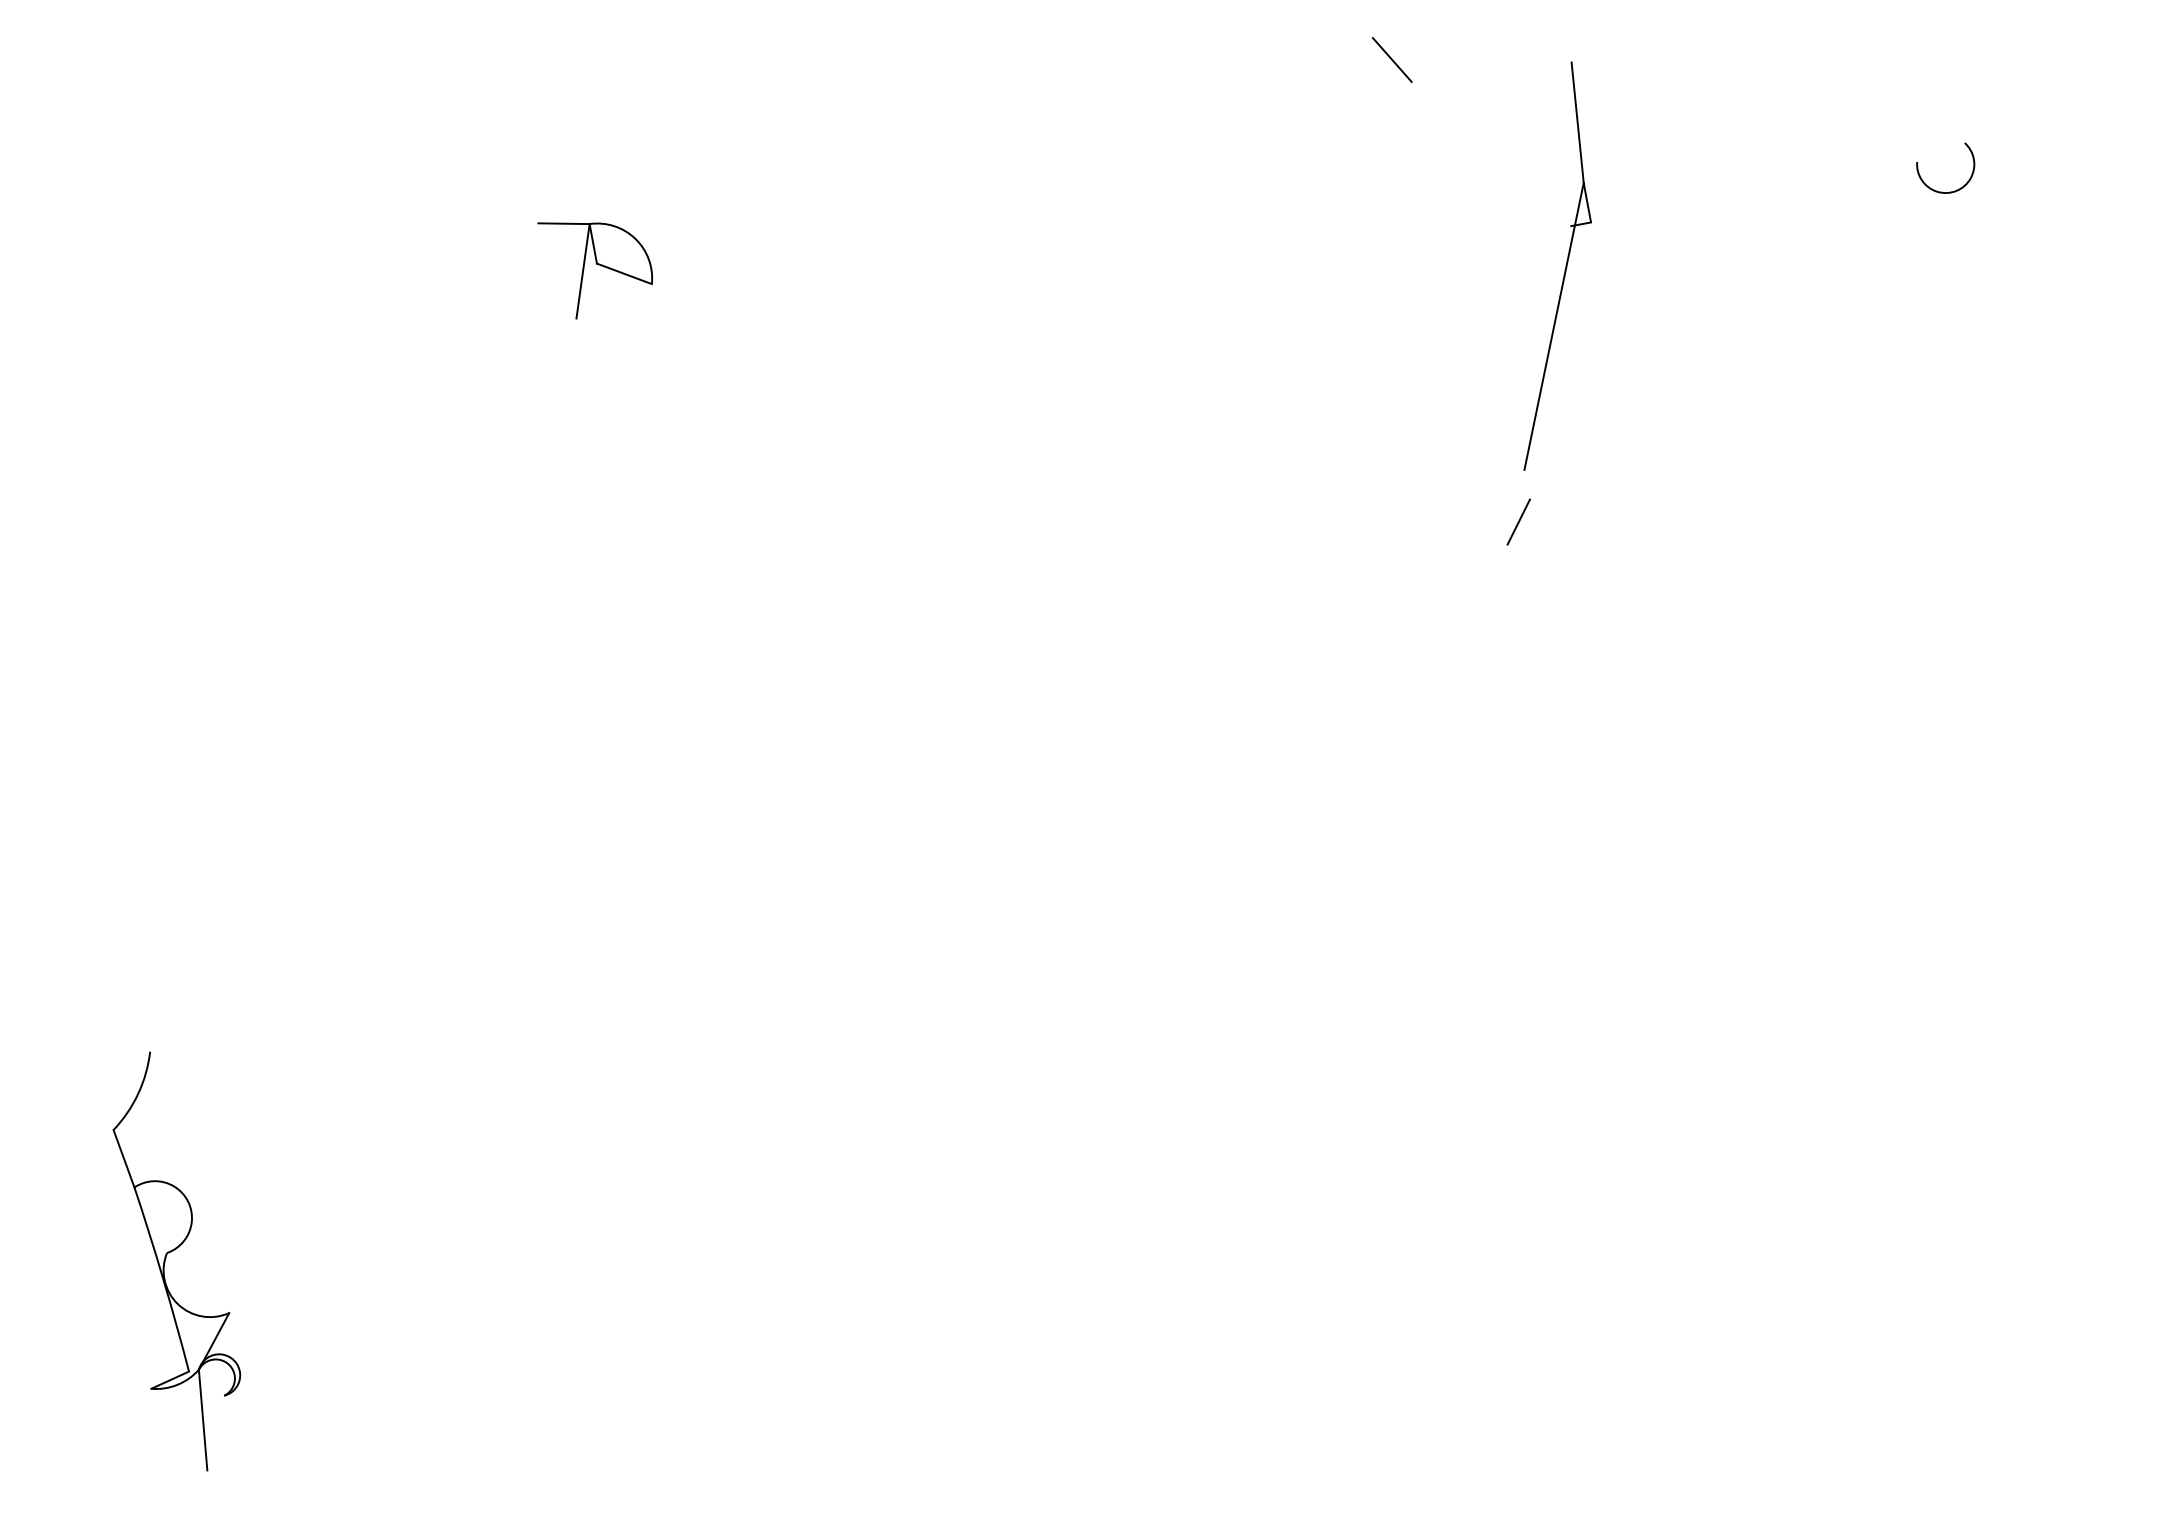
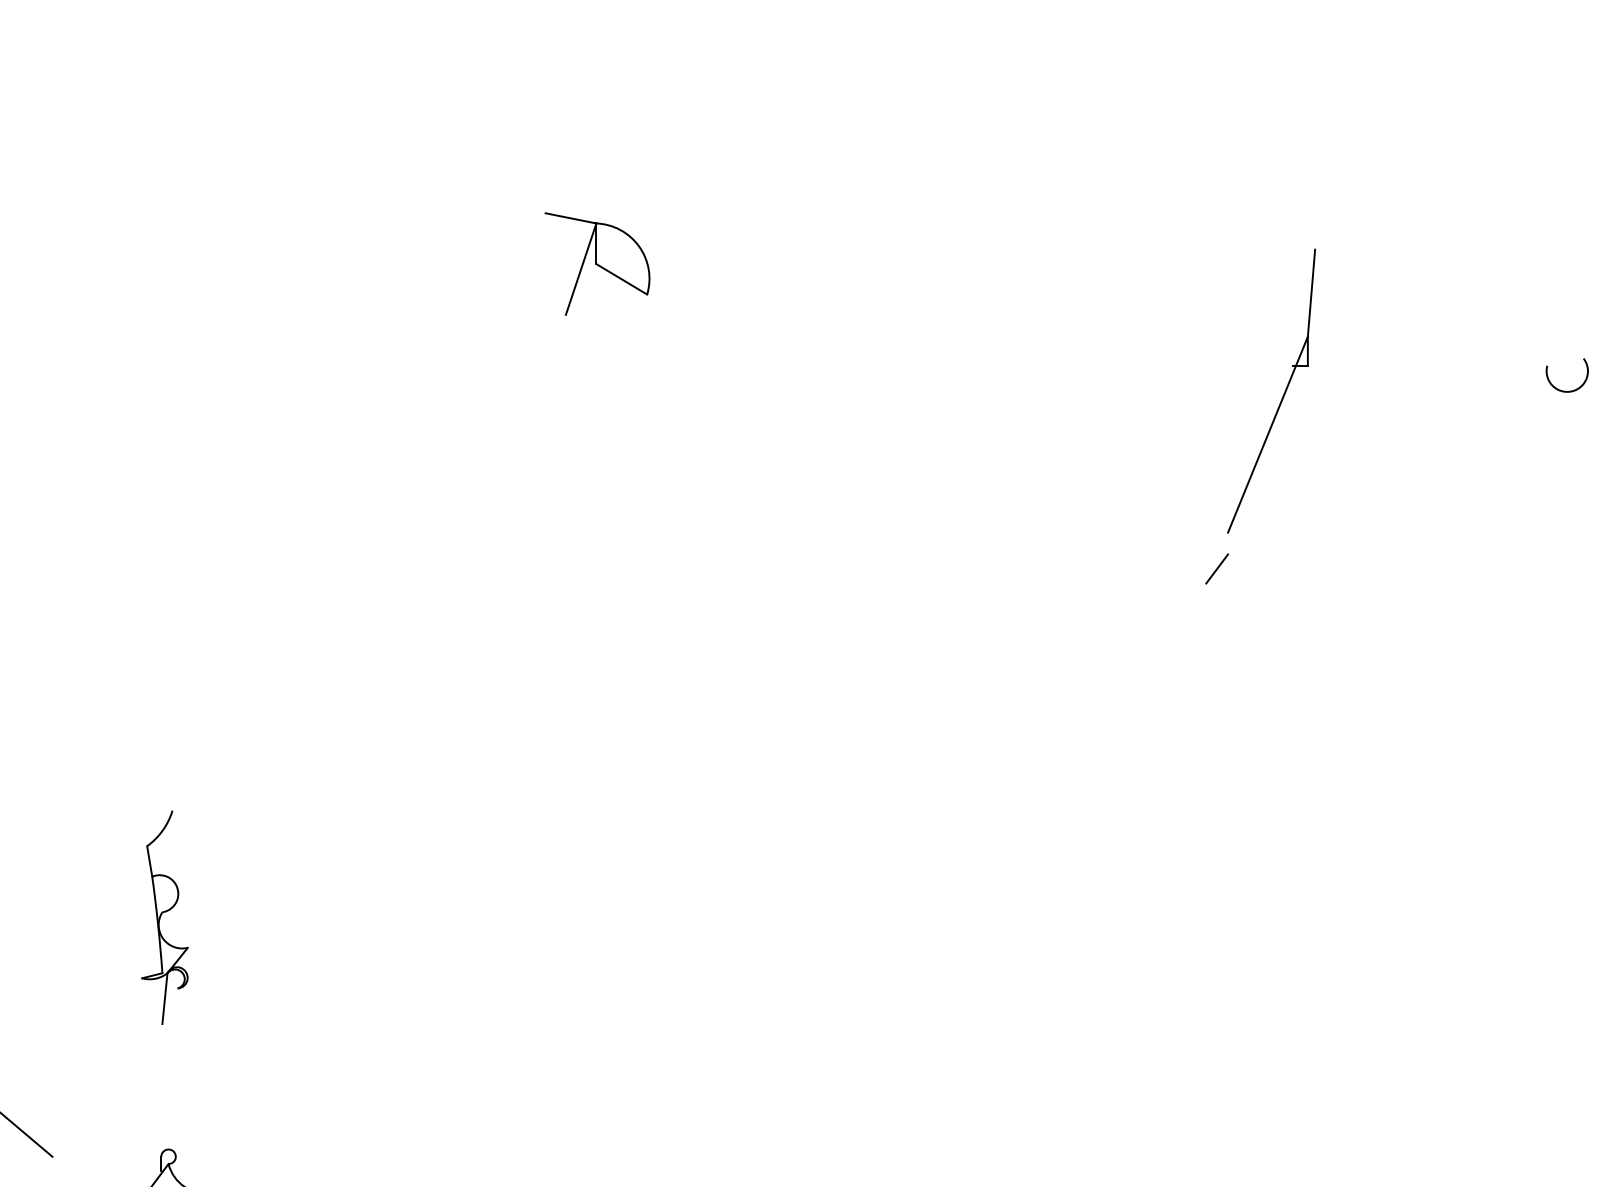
line: (1392, 60) -> (1188, 224), removed
part: (598, 263) -> (597, 264), size x1.4
part: (173, 1262) -> (164, 917), size x0.7

